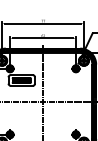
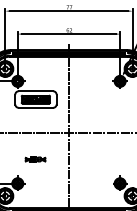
part: (21, 118) -> (35, 158), added

